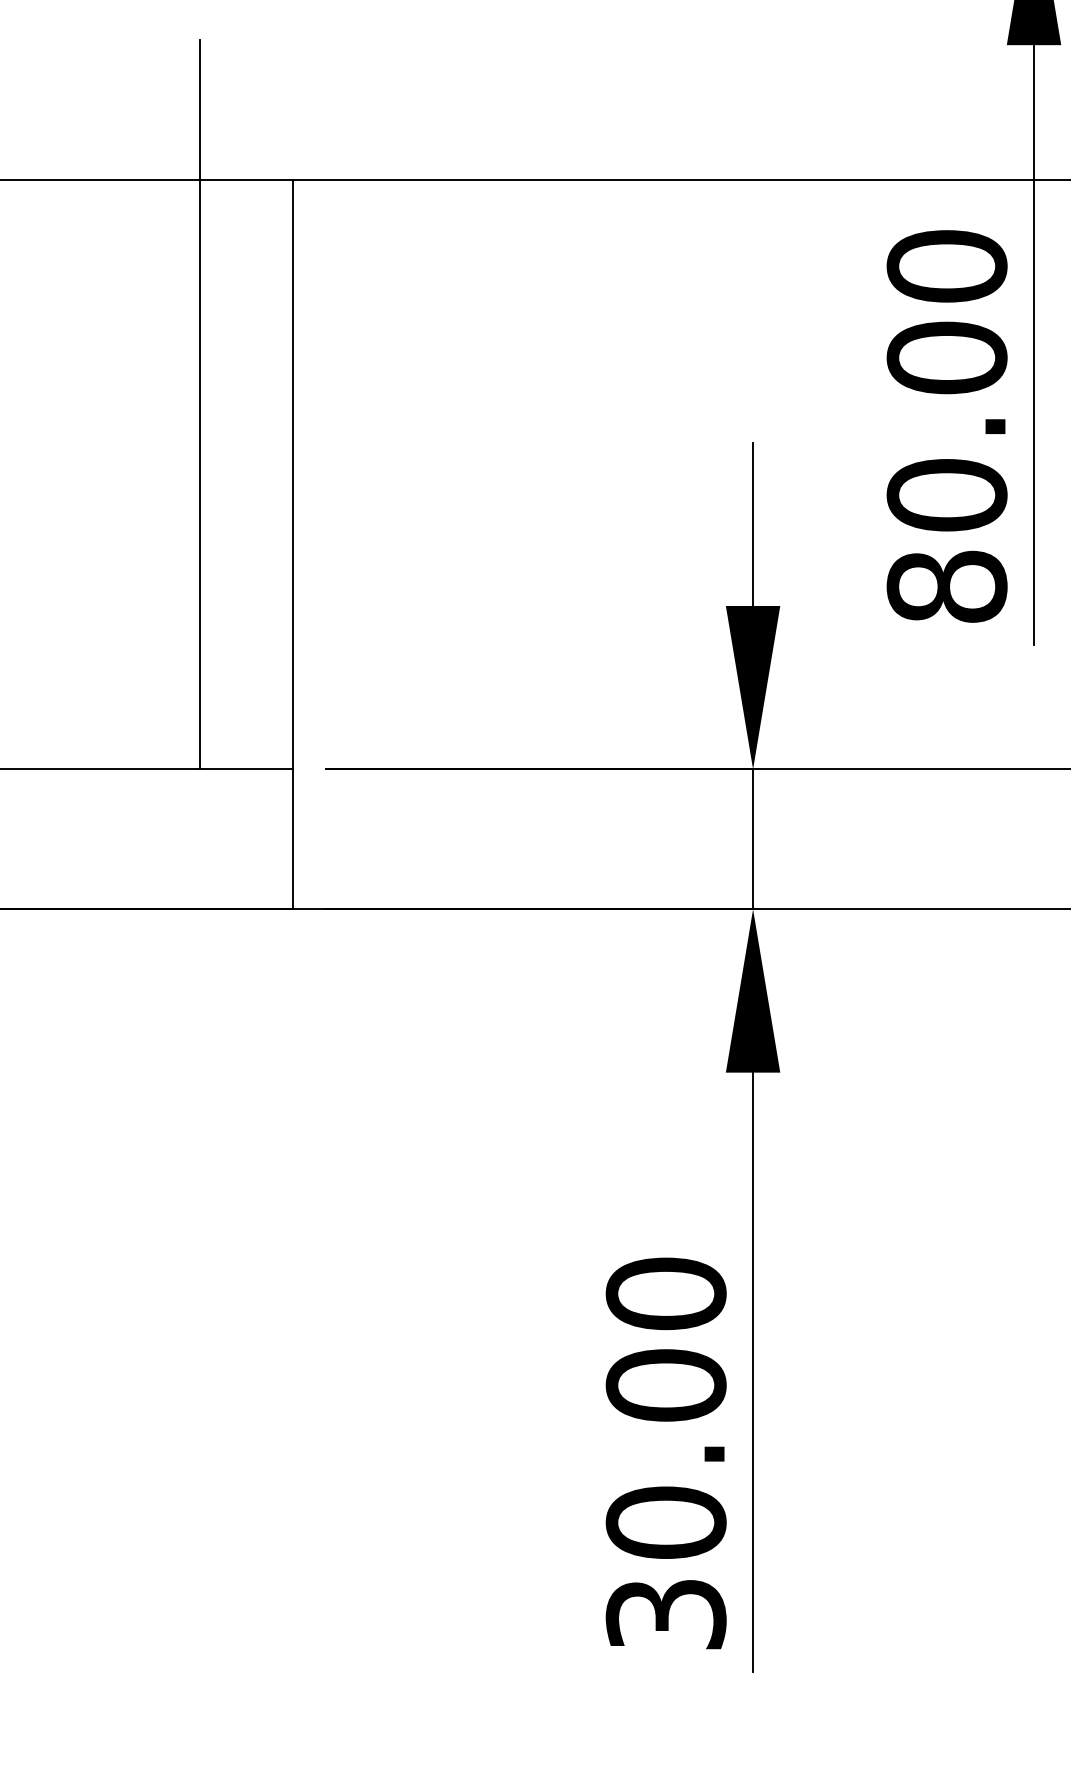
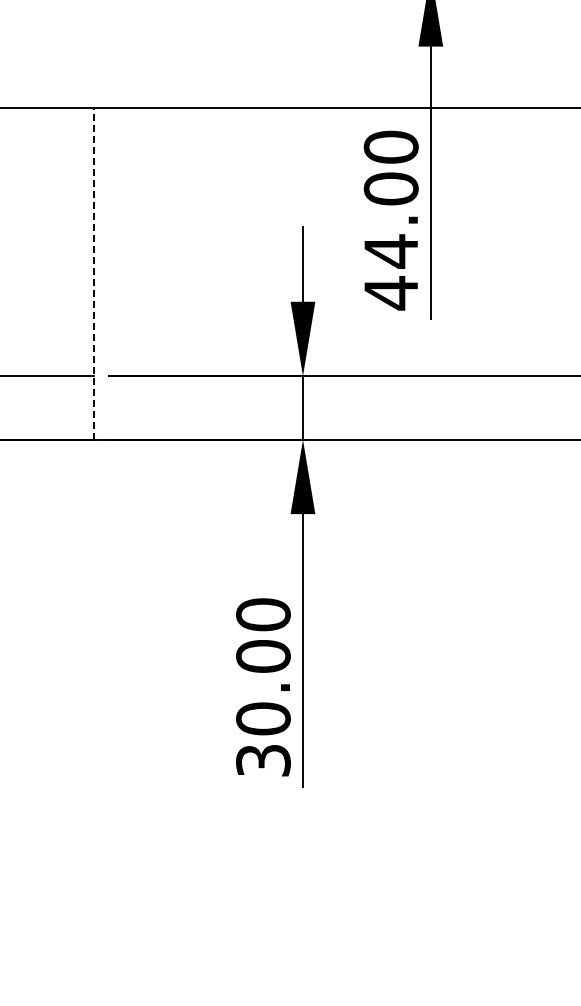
line: (200, 405) -> (51, 210), removed
text: (945, 541) -> (390, 272), 80.00 -> 44.00
line: (292, 543) -> (93, 273), solid -> dashed

